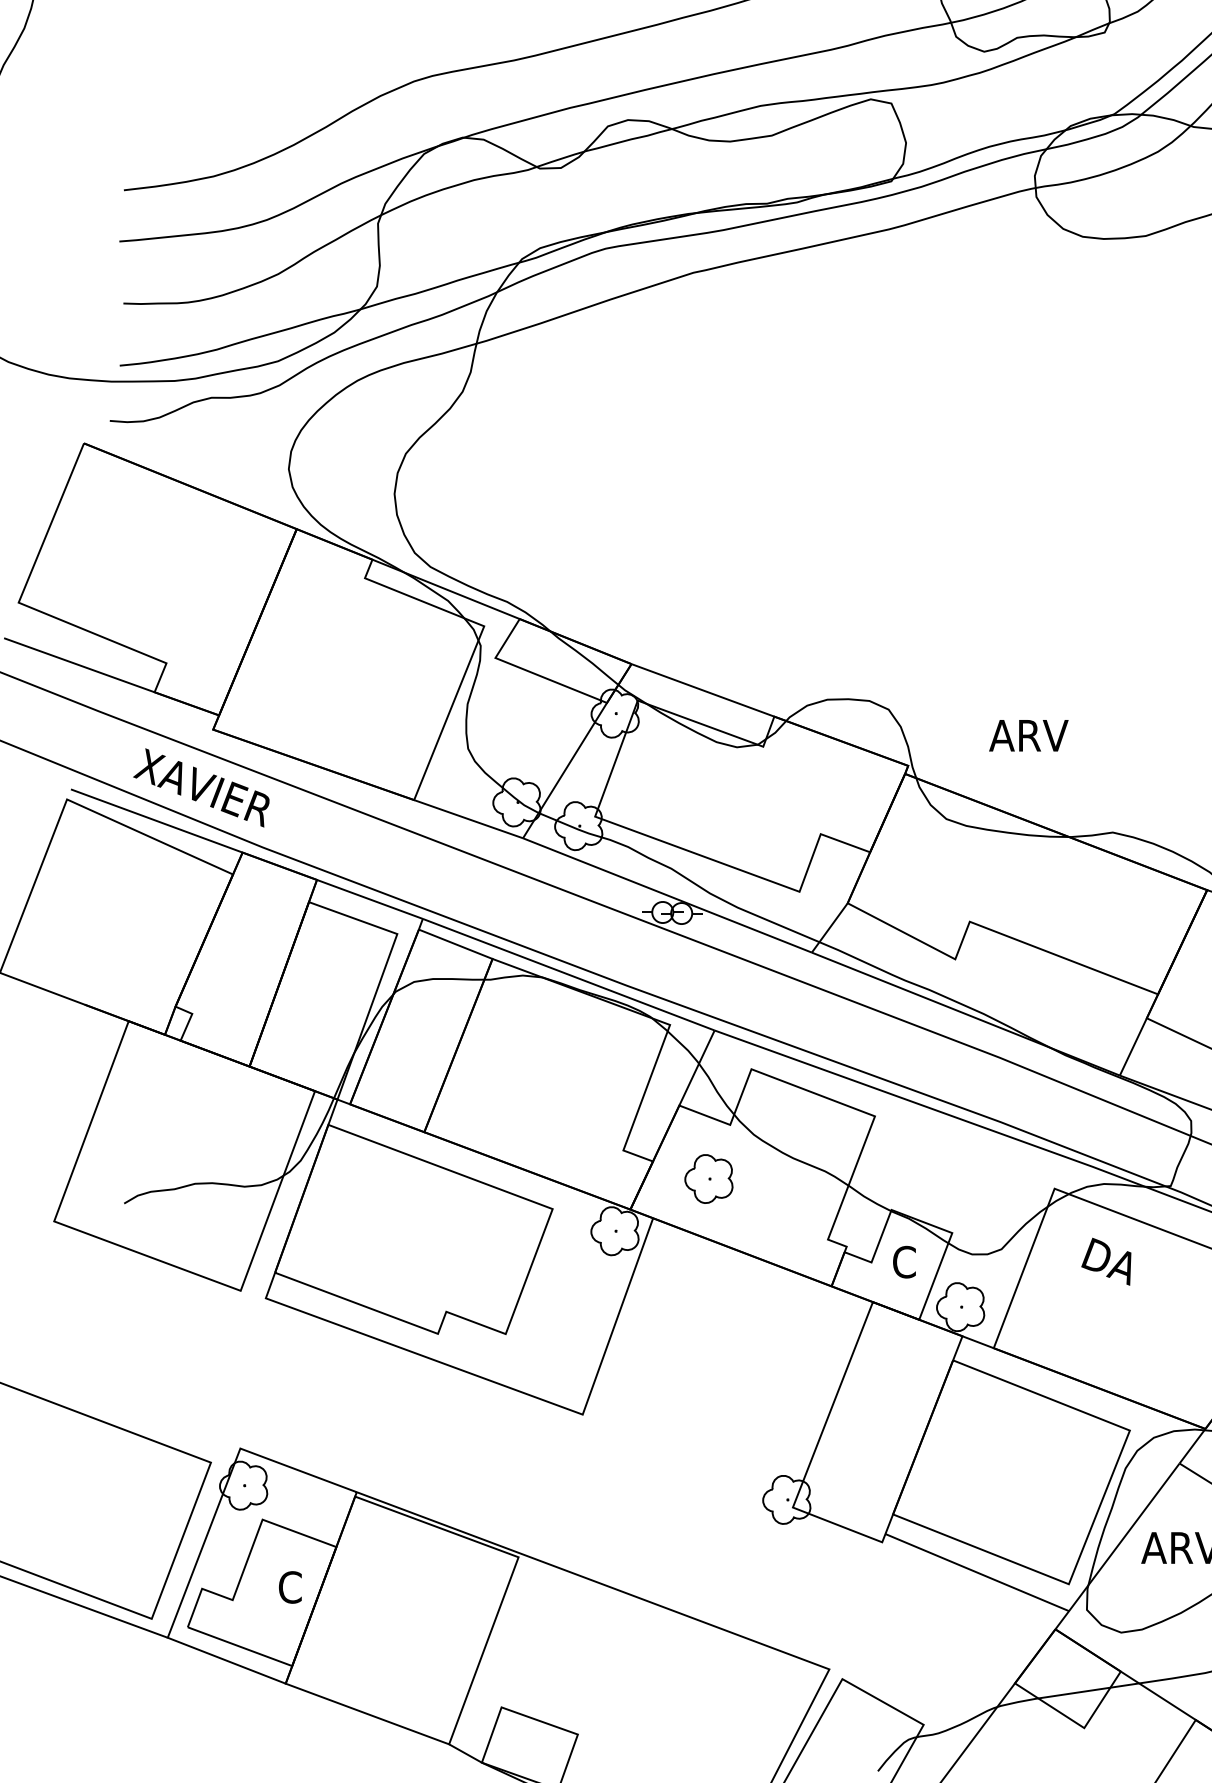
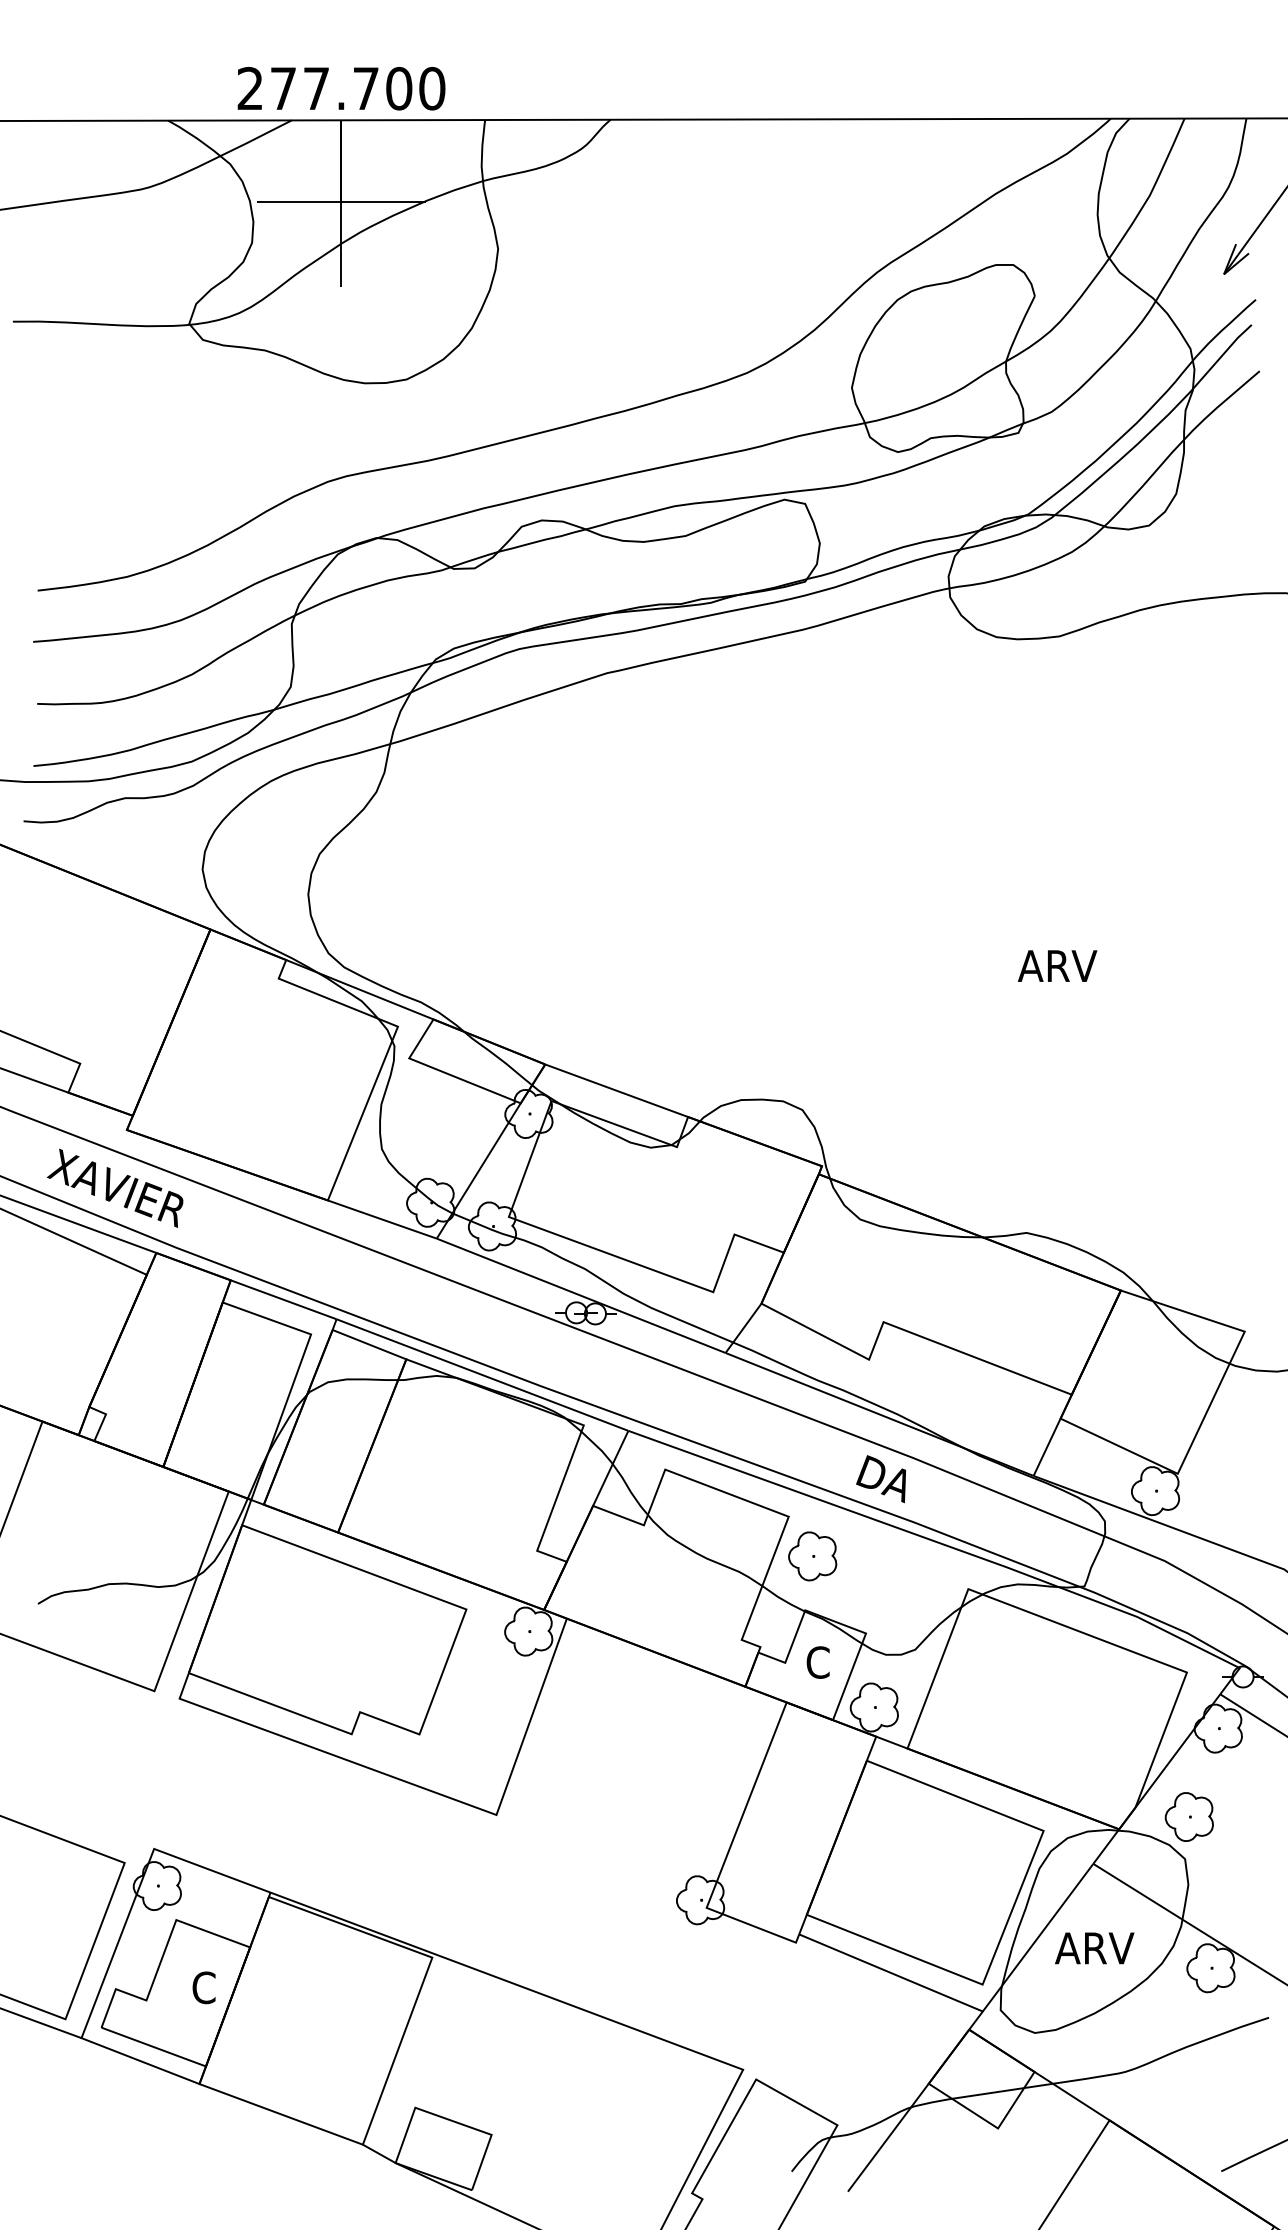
text: (1028, 735) -> (1057, 965), moved
part: (708, 1179) -> (812, 1556), moved
text: (1106, 1262) -> (881, 1479), moved

